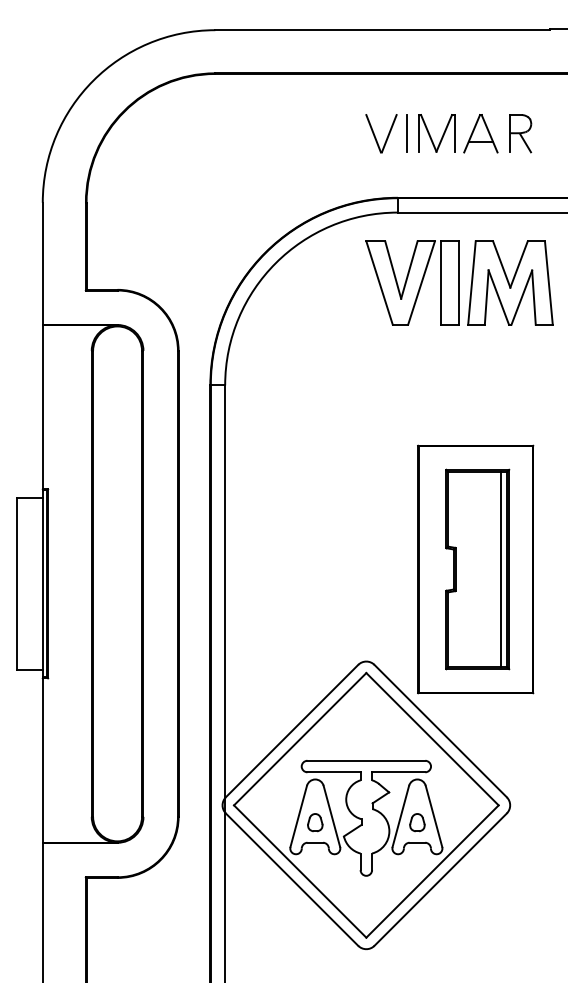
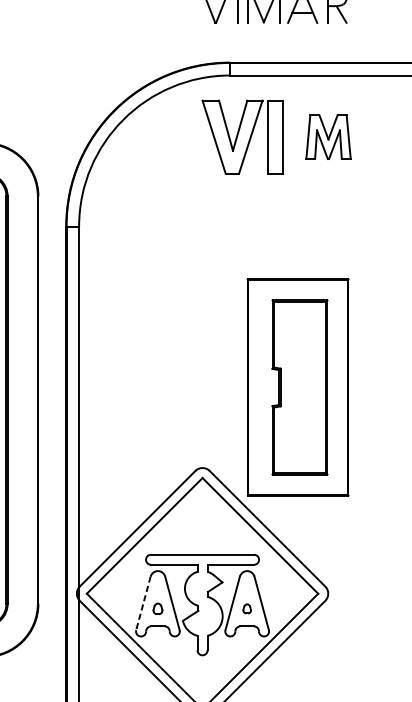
part: (510, 282) -> (328, 136), size x0.6
line: (500, 569) -> (319, 387), removed
line: (298, 816) -> (143, 603), solid -> dashed
part: (315, 822) -> (158, 608), size x0.7
part: (417, 822) -> (247, 608), size x0.6

